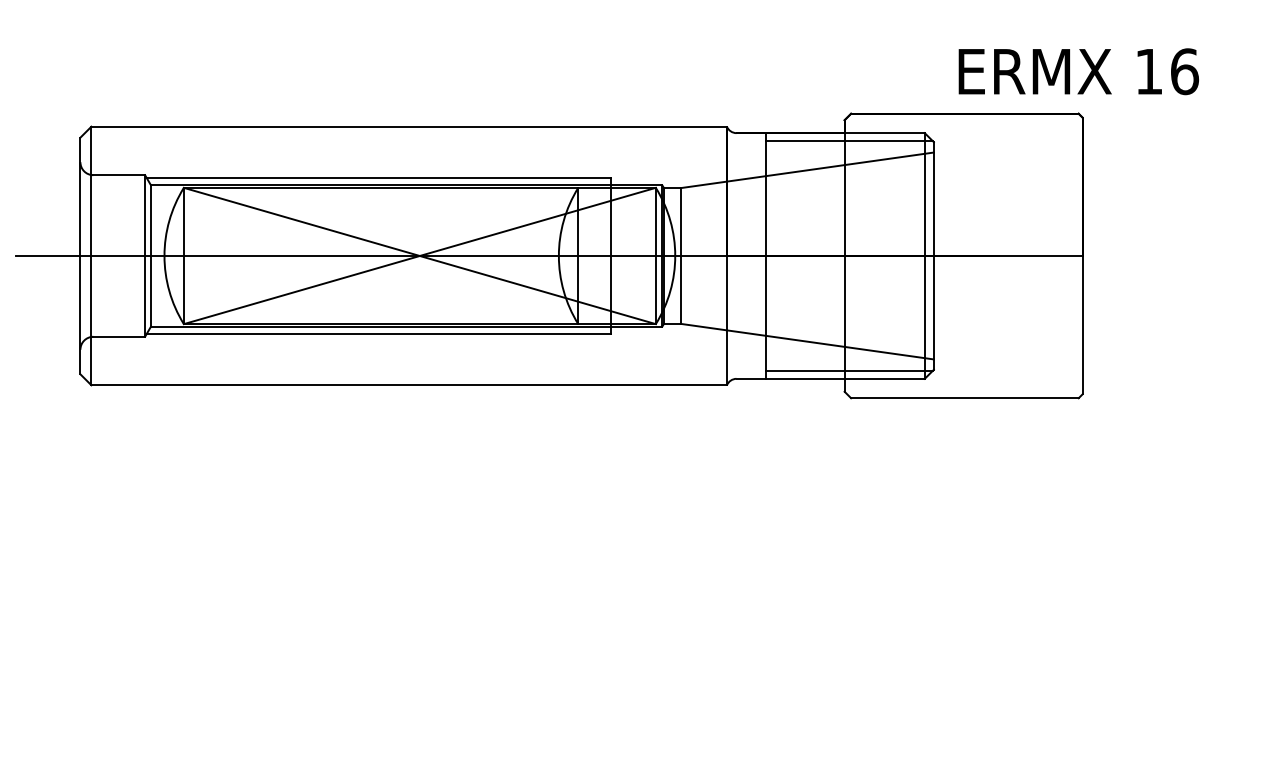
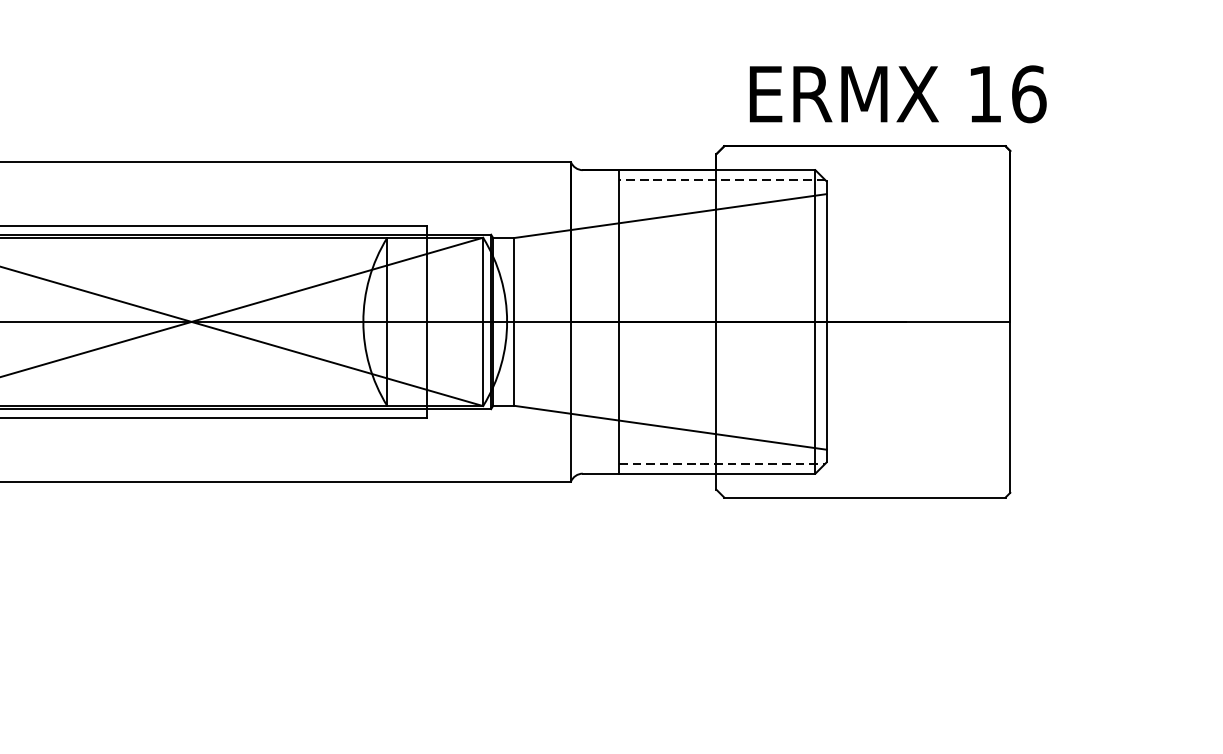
text: (1078, 71) -> (897, 94), moved
line: (848, 141) -> (721, 180), solid -> dashed
line: (849, 370) -> (722, 463), solid -> dashed

